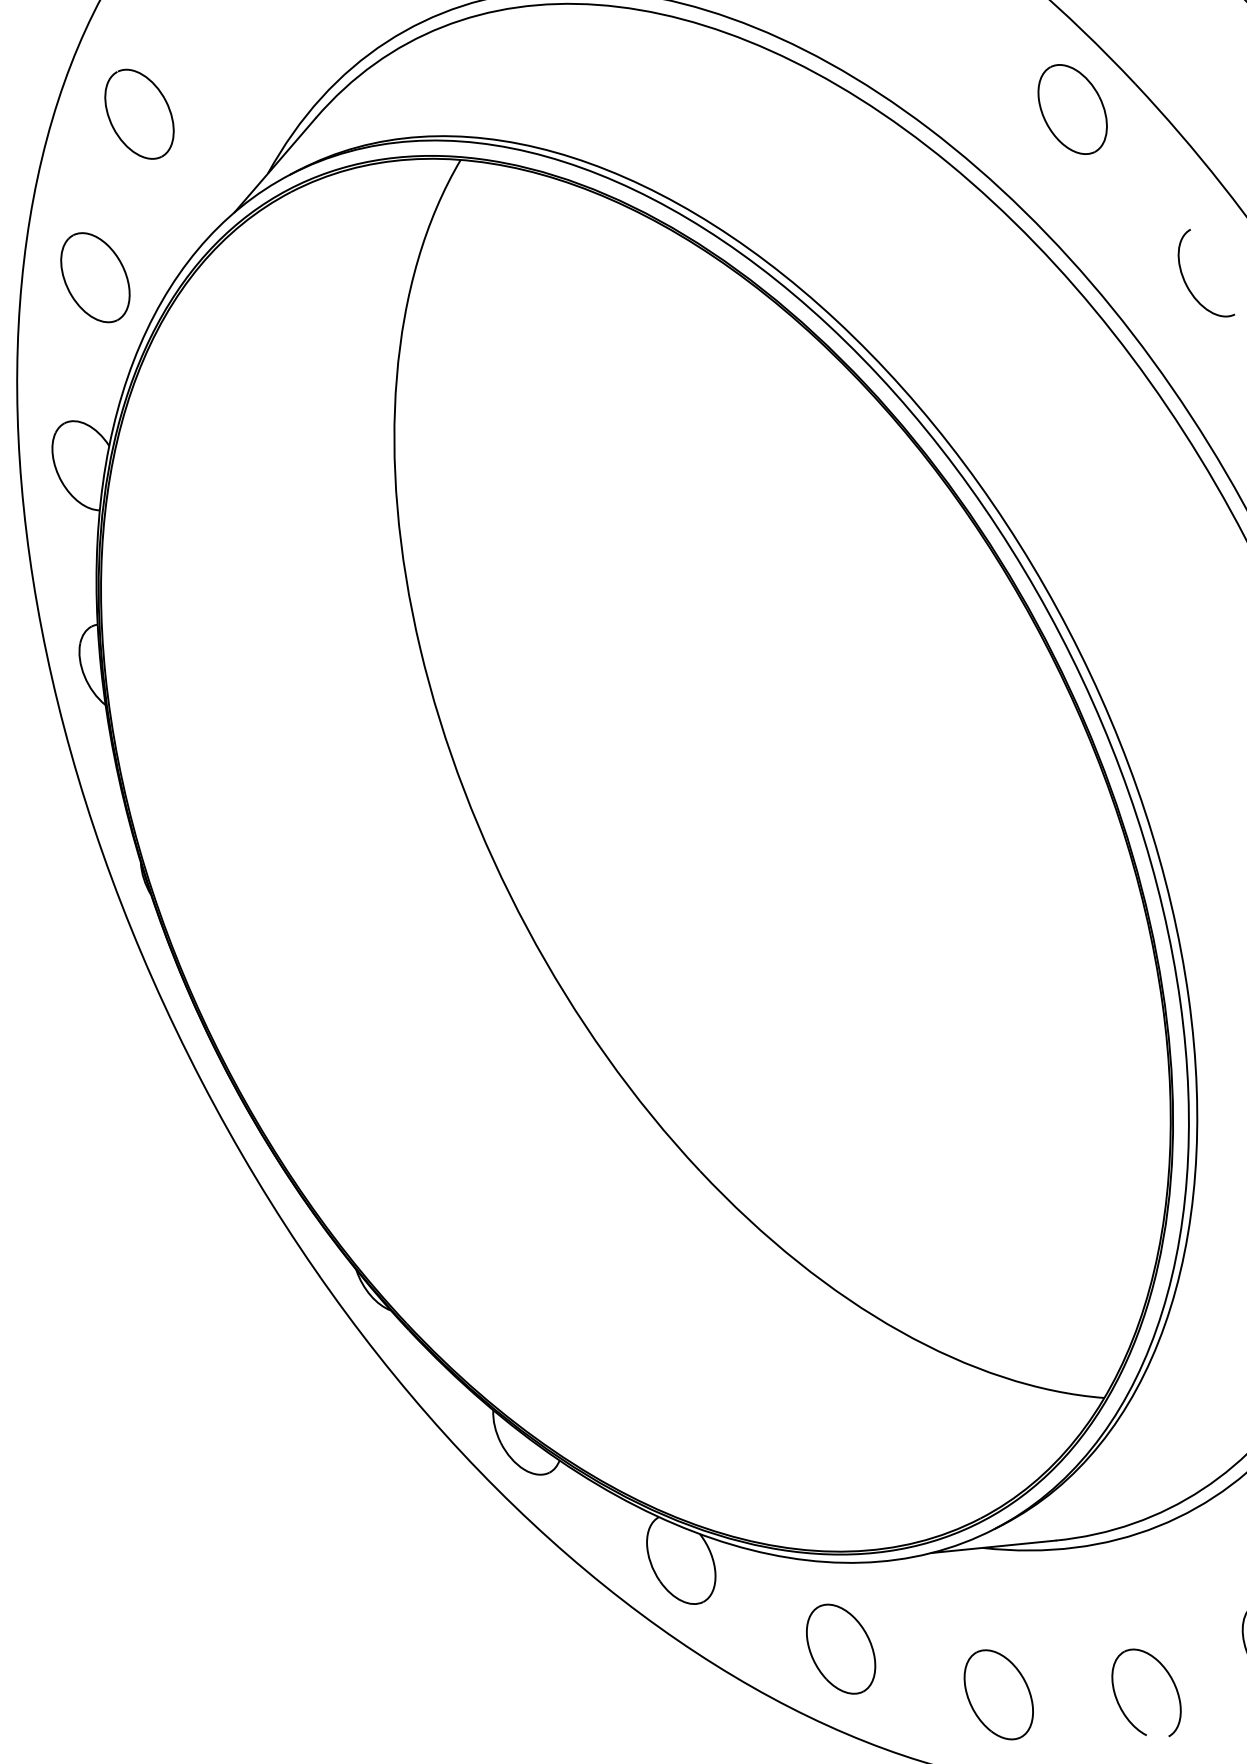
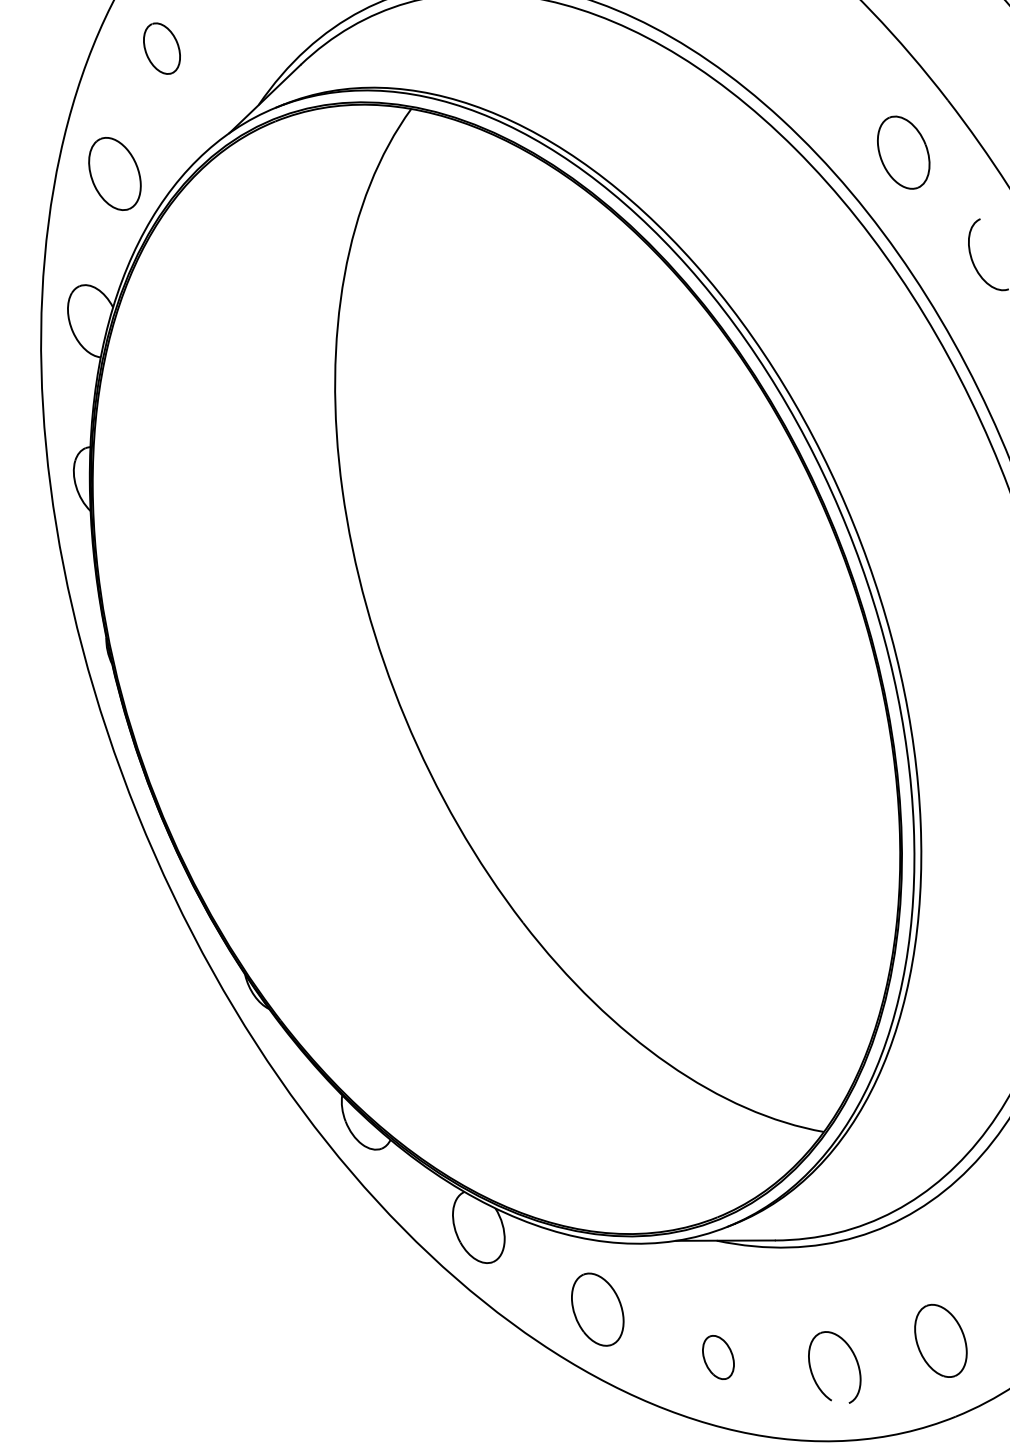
part: (1072, 109) -> (903, 152), moved
part: (138, 114) -> (161, 48), size x0.7
part: (998, 1694) -> (718, 1357), size x0.6

